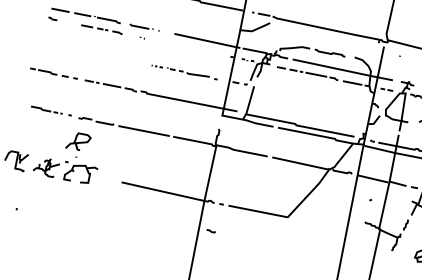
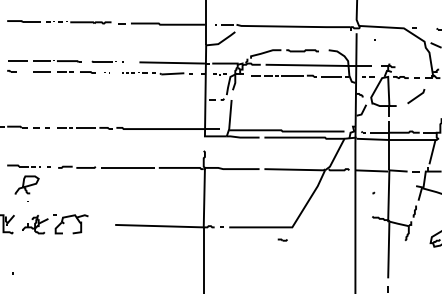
part: (102, 29) -> (64, 72), size x1.43
part: (184, 72) -> (157, 73), moved
part: (77, 144) -> (26, 188), moved
part: (211, 230) -> (282, 239), moved

